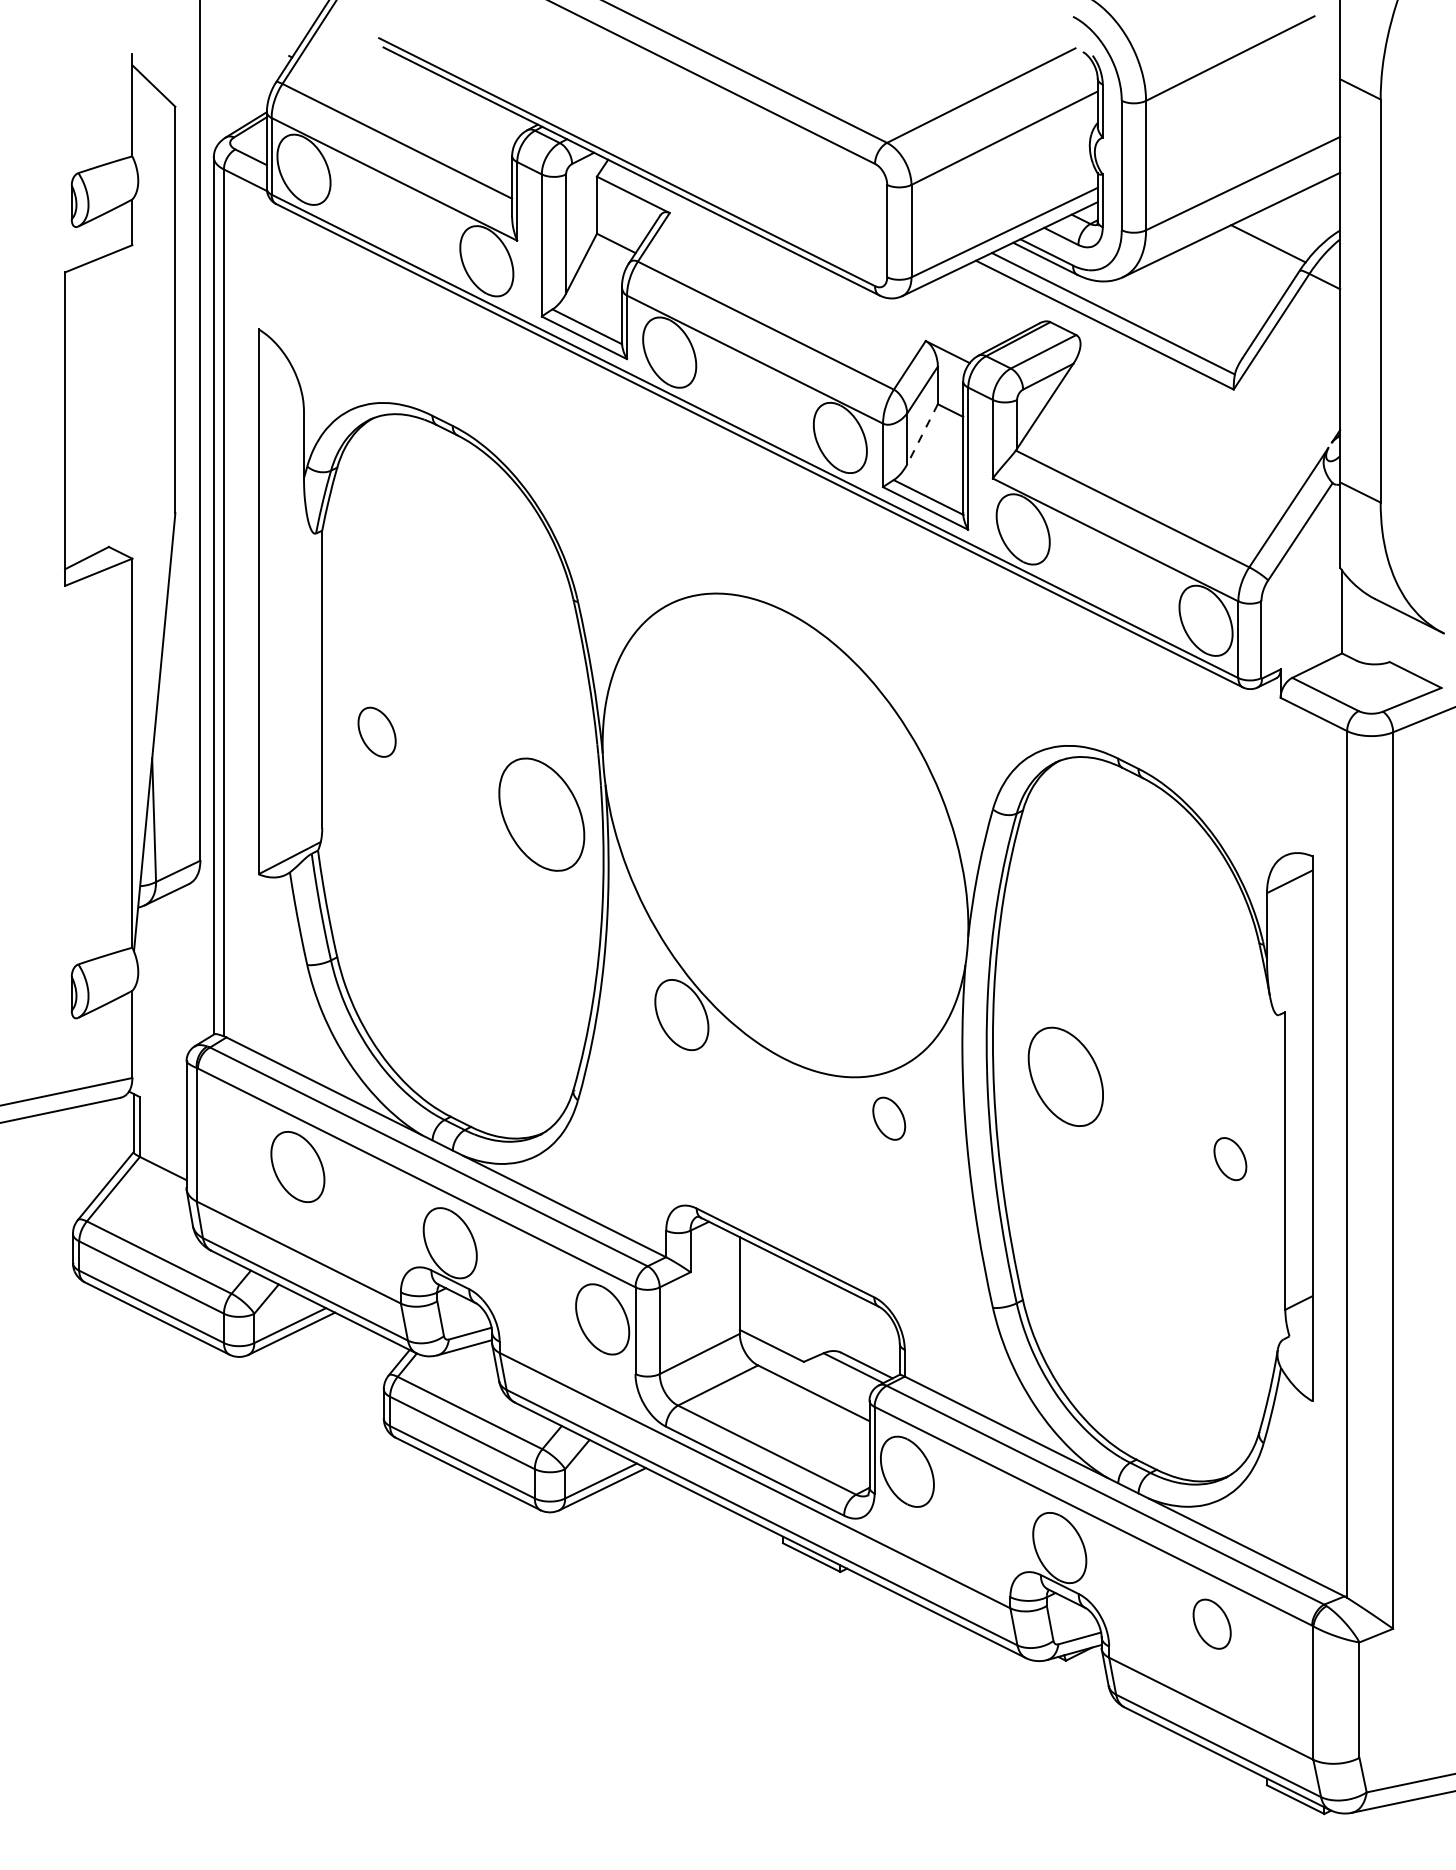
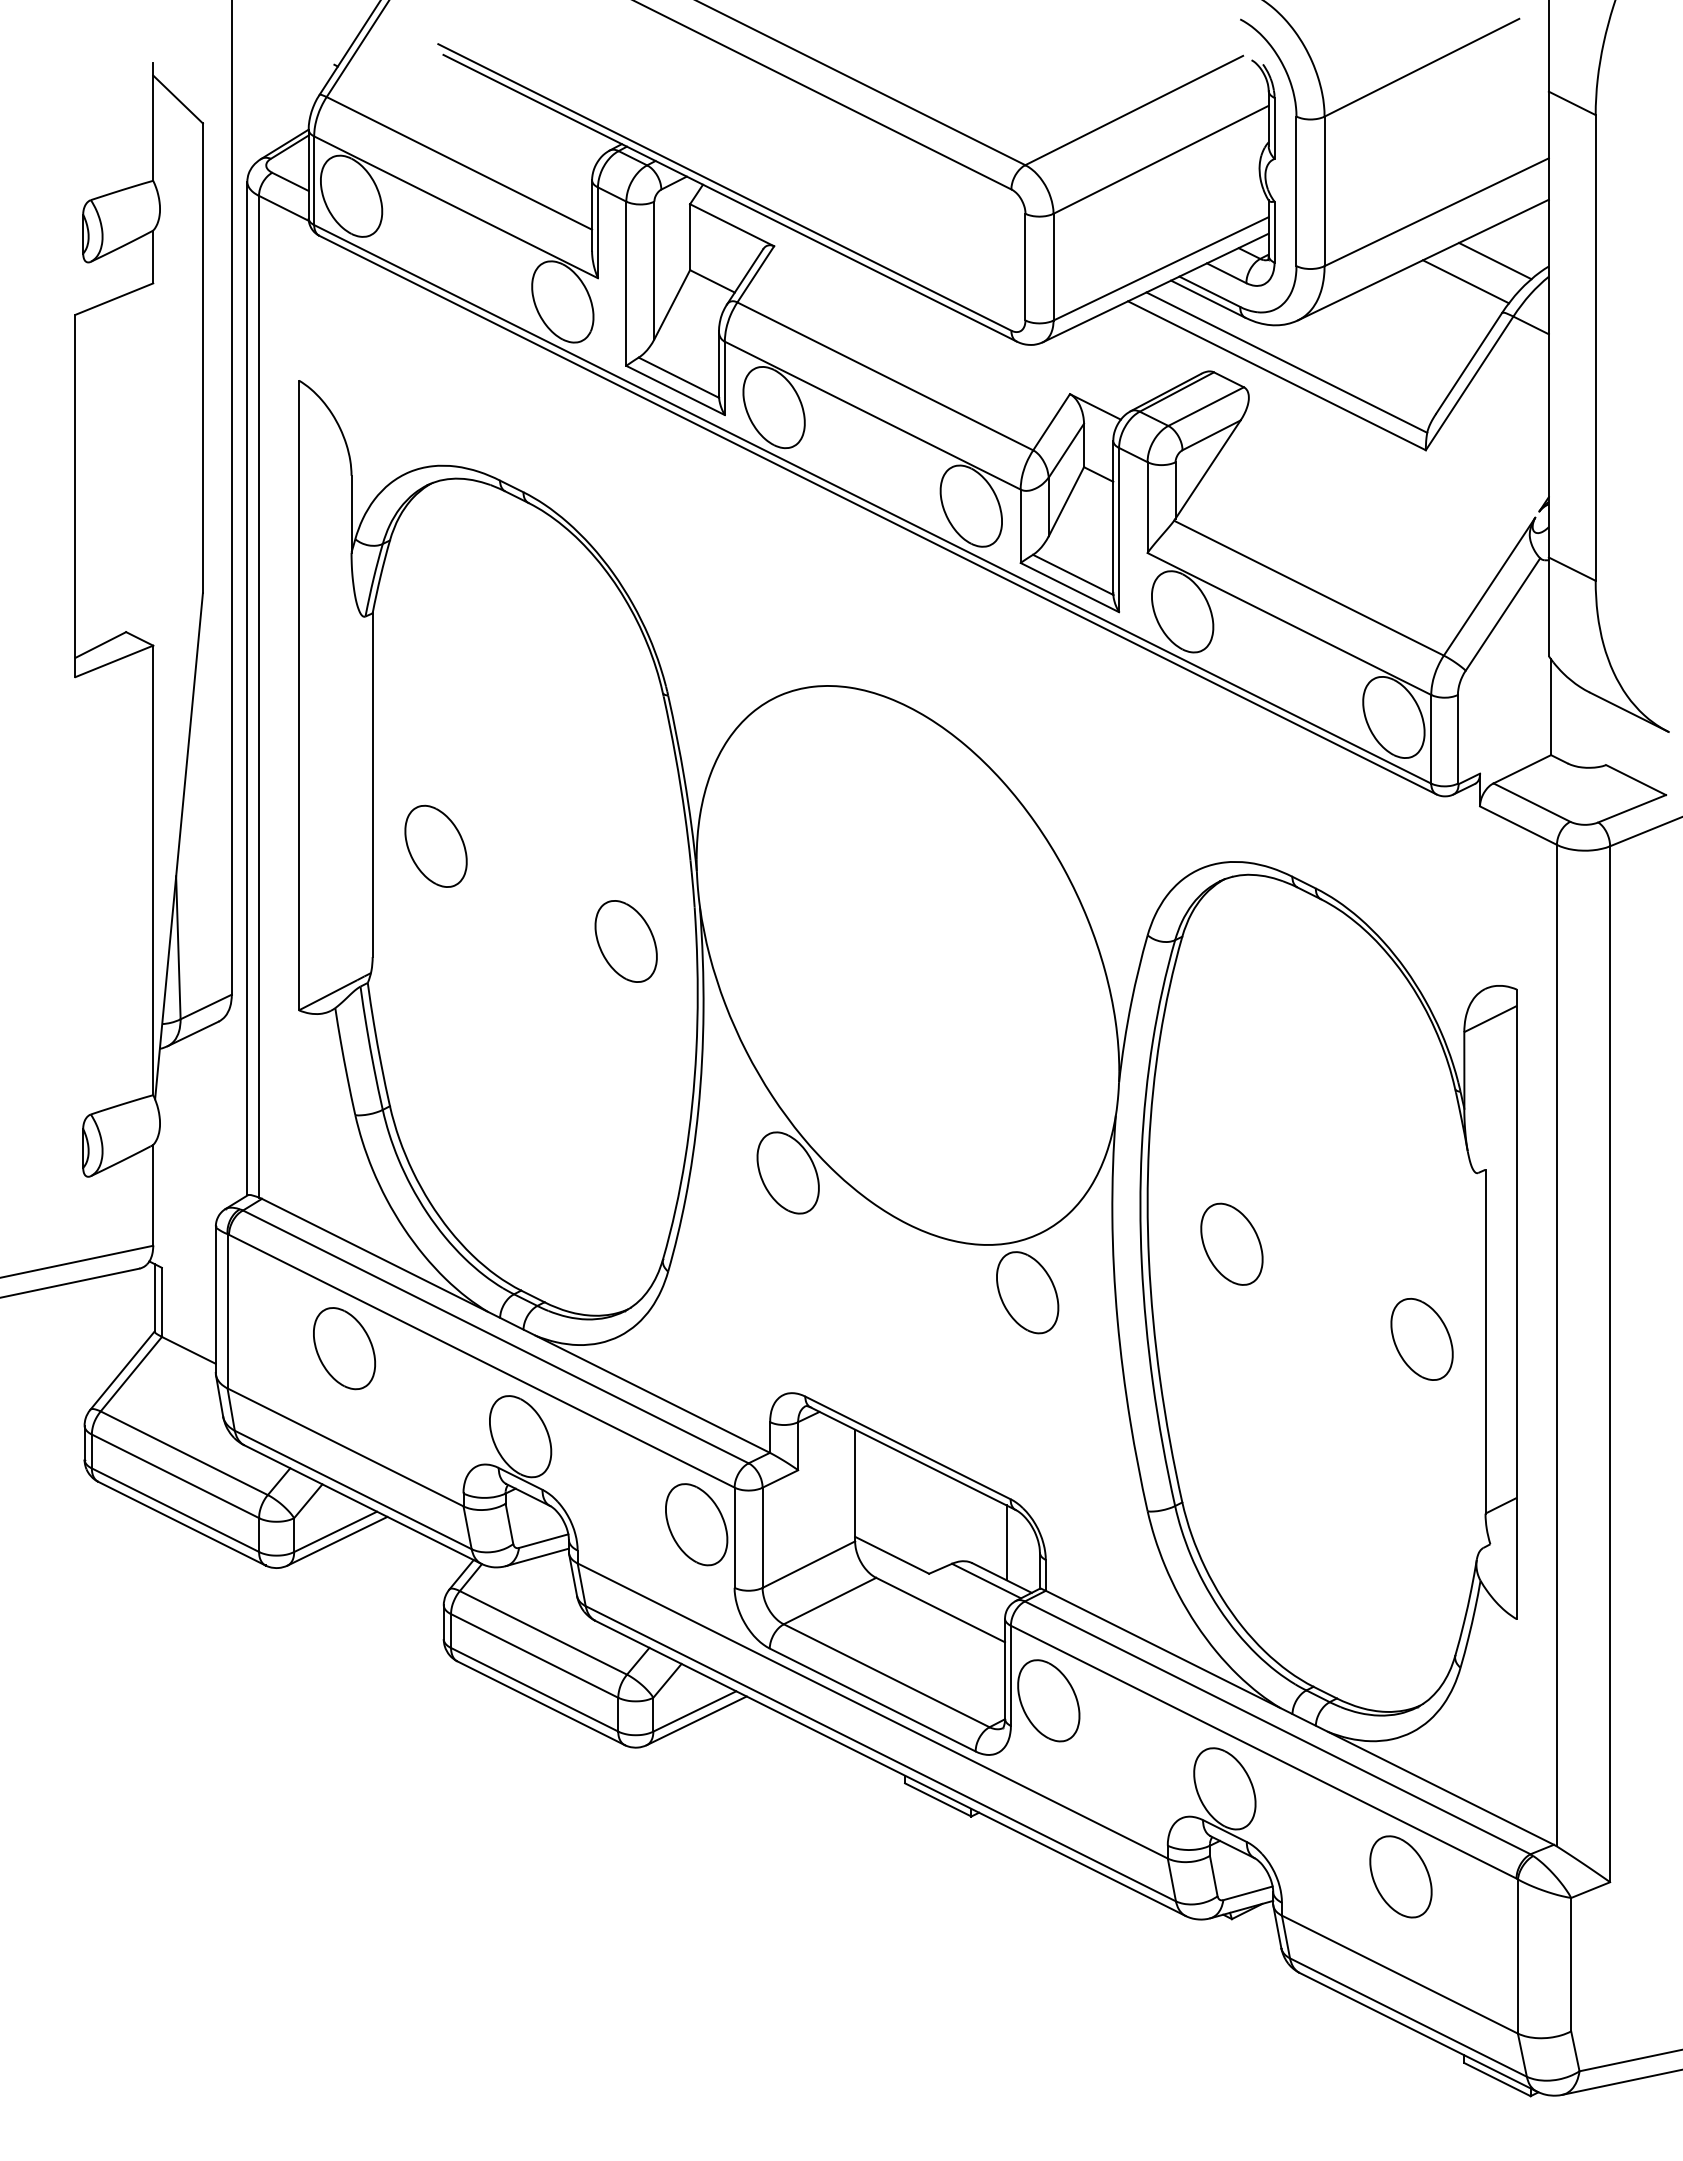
line: (1293, 225) -> (1495, 260), added
line: (922, 433) -> (1066, 501), dashed -> solid
part: (376, 731) -> (435, 845), size x1.43
part: (541, 814) -> (625, 941), size x0.62
part: (1065, 1076) -> (1231, 1243), size x0.71
part: (888, 1118) -> (1027, 1292), size x1.67
part: (1229, 1159) -> (1421, 1339), size x1.67
line: (870, 1334) -> (1006, 1542), added
part: (1211, 1623) -> (1400, 1876), size x1.43

